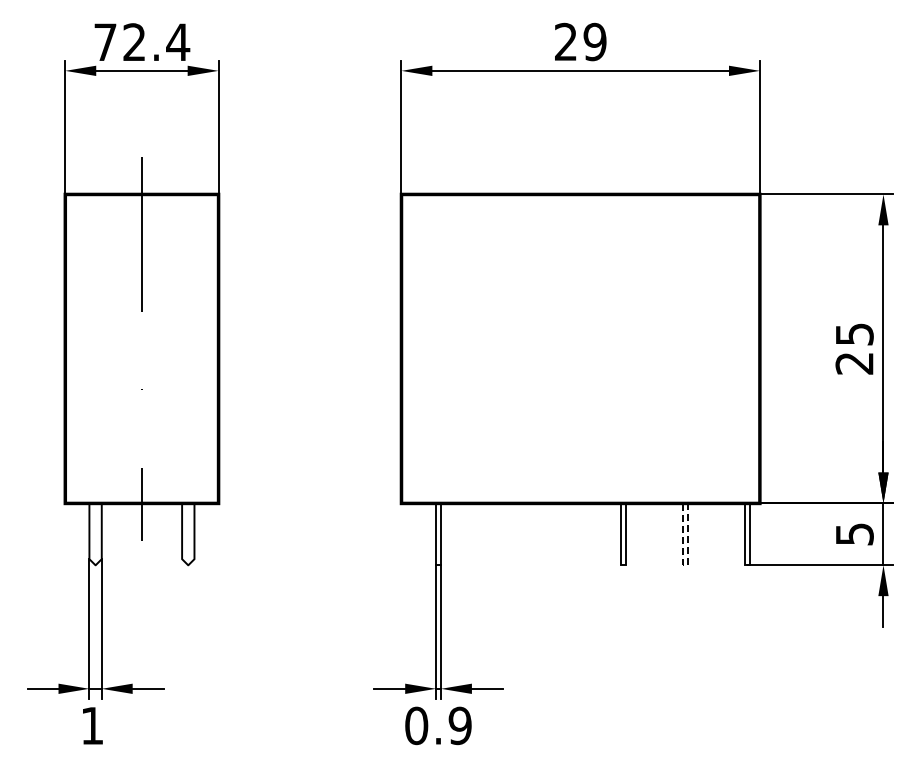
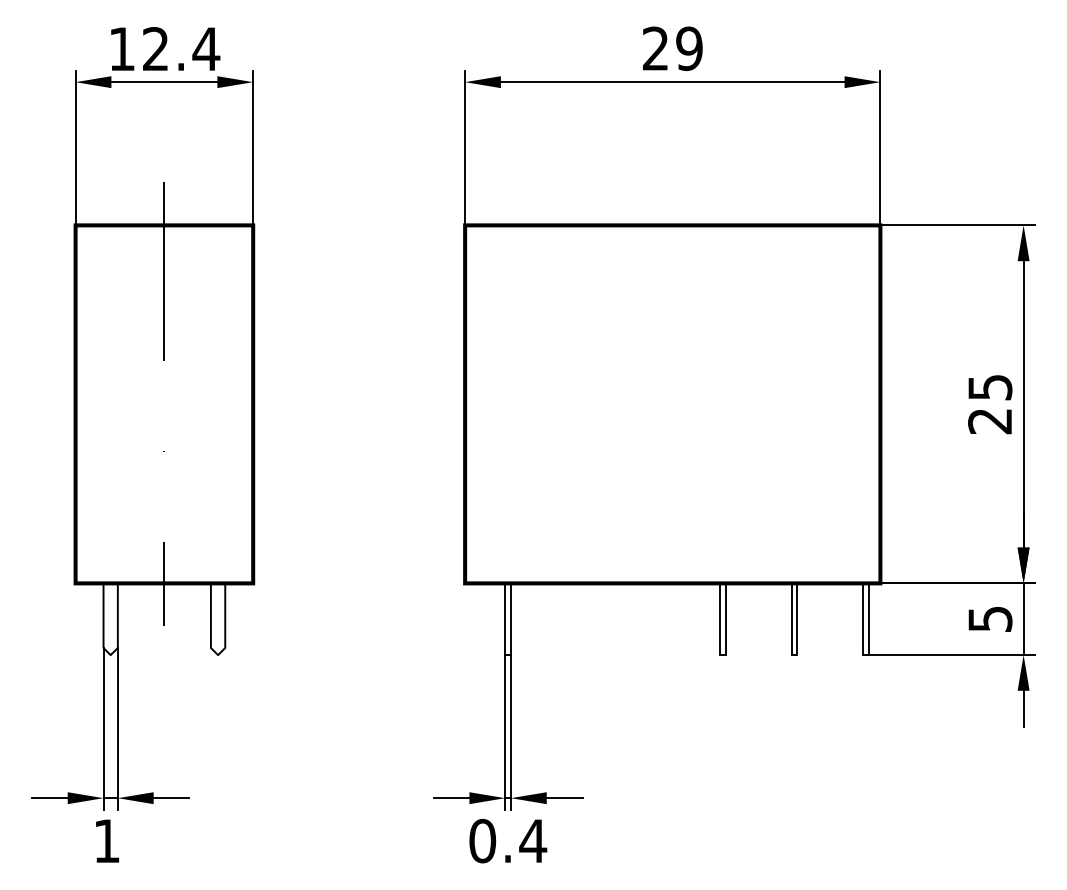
text: (105, 41) -> (122, 48), 72.4 -> 12.4
line: (685, 565) -> (794, 655), dashed -> solid
text: (460, 725) -> (533, 840), 0.9 -> 0.4

